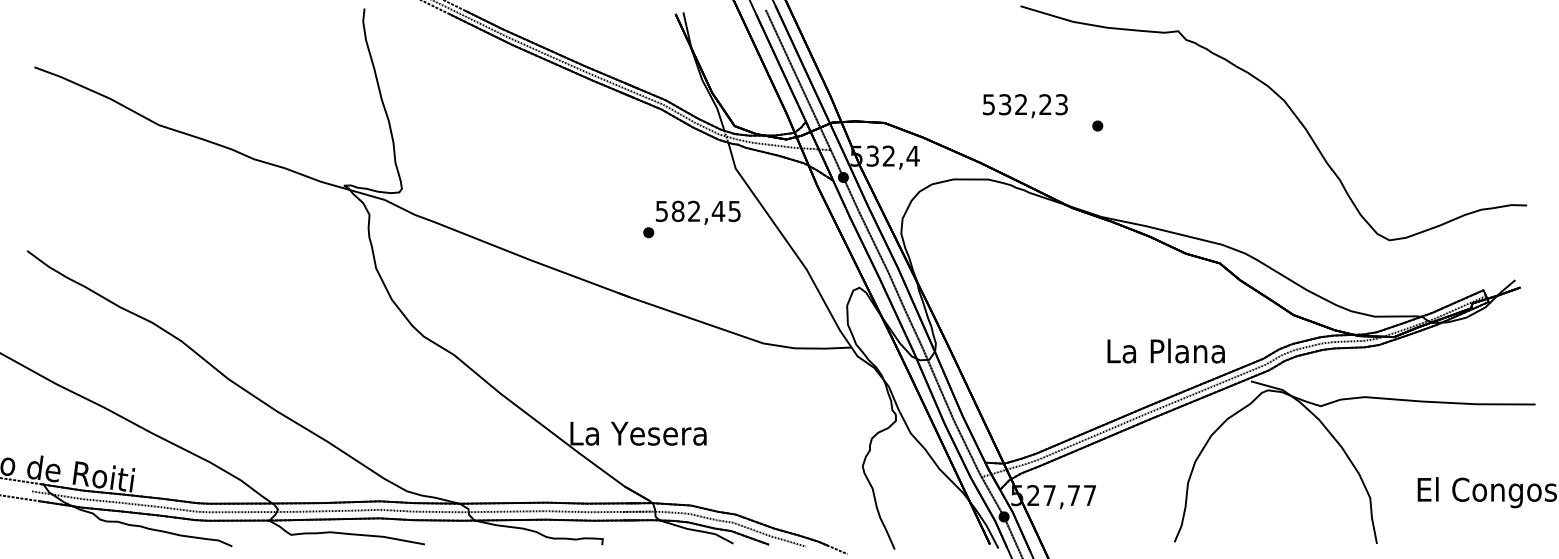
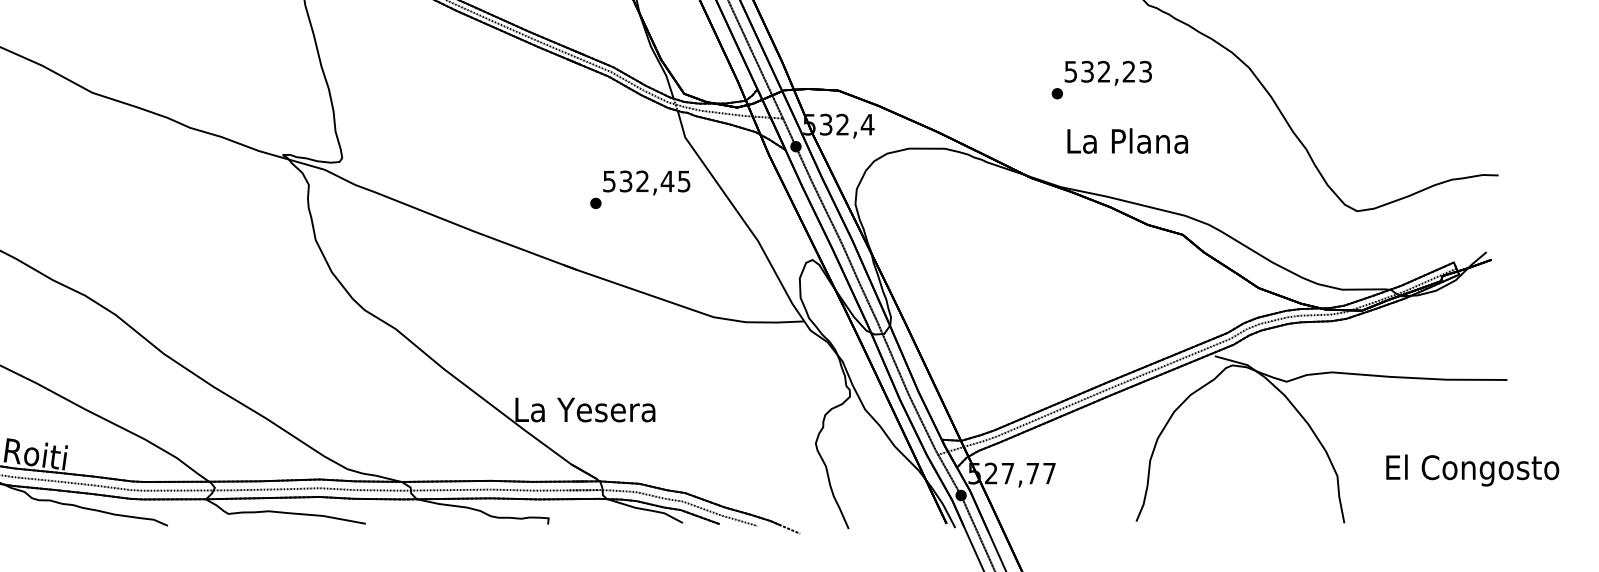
text: (1025, 106) -> (1108, 73), moved
text: (677, 210) -> (625, 180), 582,45 -> 532,45
text: (1165, 350) -> (1127, 140), moved

